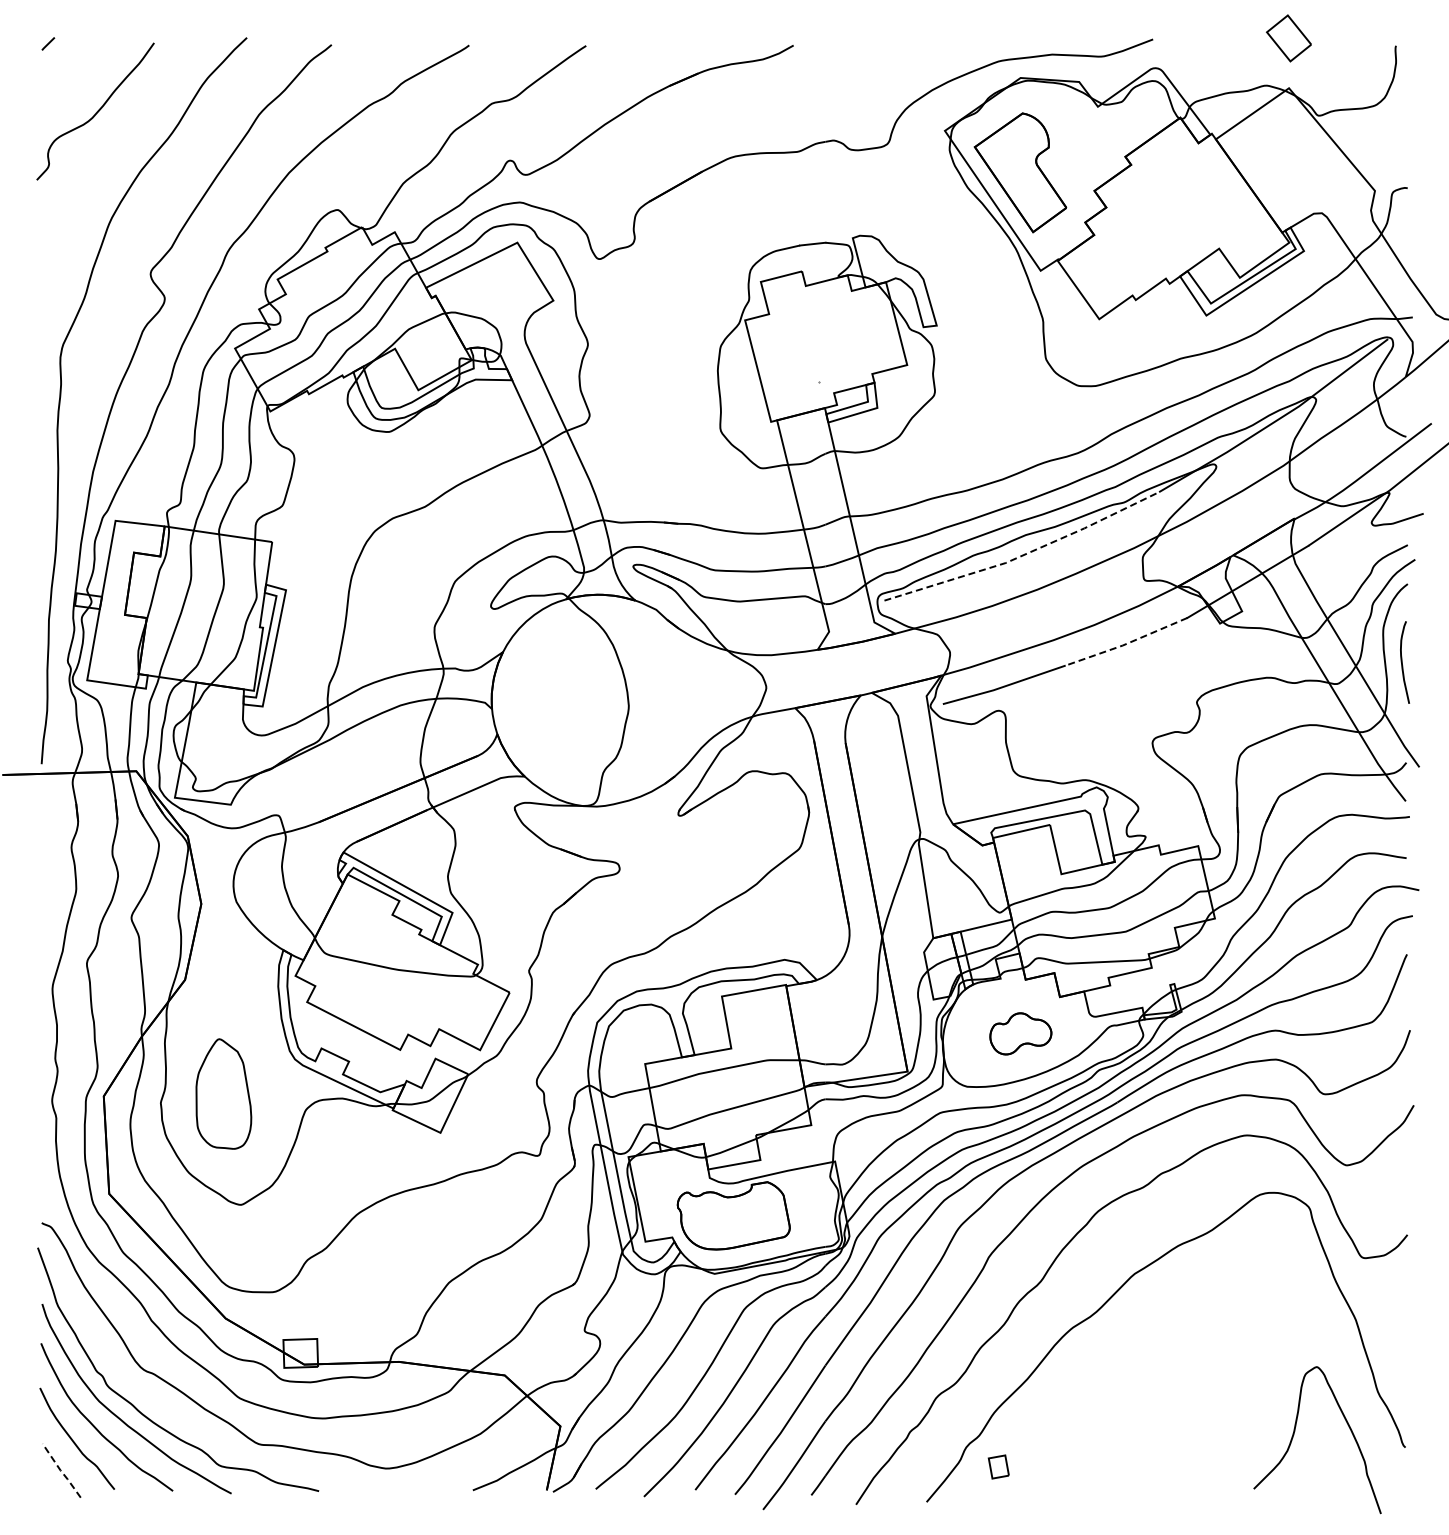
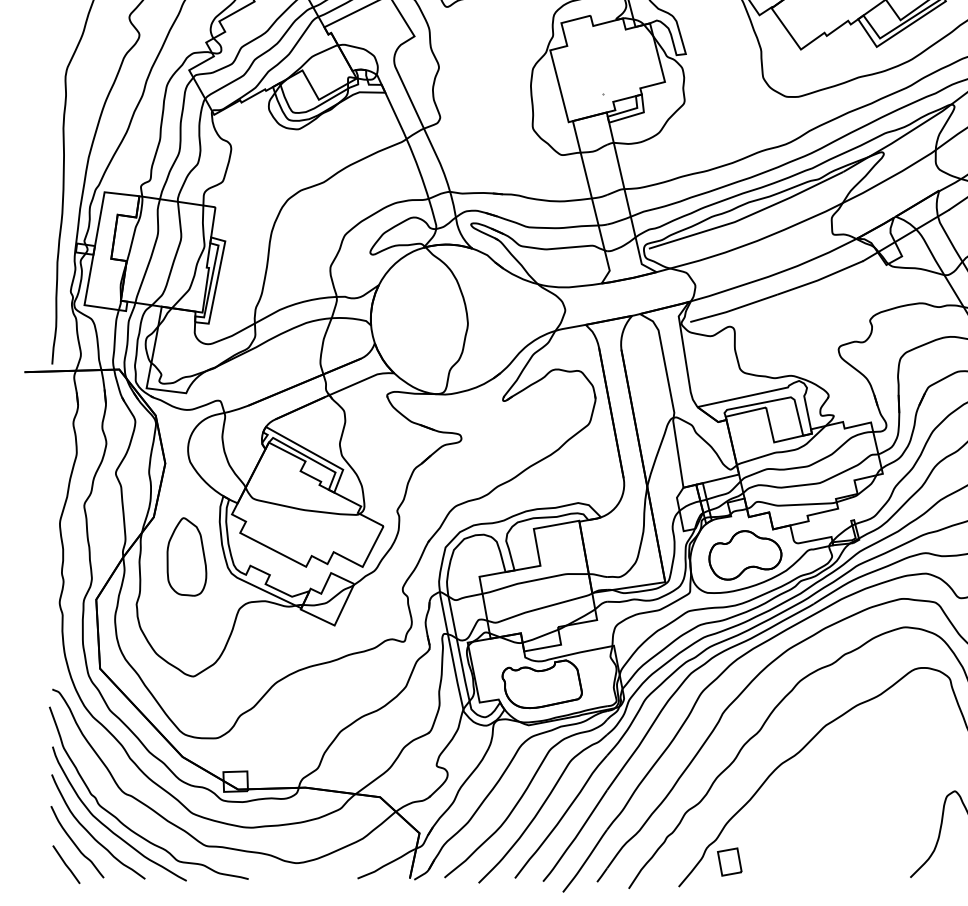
line: (1025, 554) -> (748, 216), dashed -> solid
line: (1126, 643) -> (820, 279), dashed -> solid
part: (1020, 1033) -> (745, 555), size x1.67
part: (223, 1093) -> (186, 556), moved
part: (998, 1466) -> (729, 861), size x1.67
line: (61, 1471) -> (66, 865), dashed -> solid

